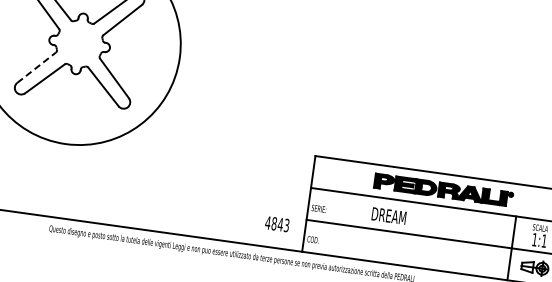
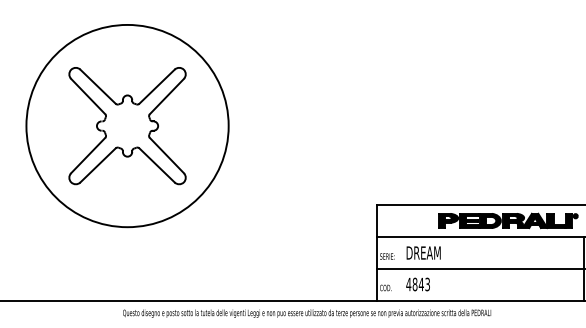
line: (36, 67) -> (88, 155), dashed -> solid
text: (388, 215) -> (423, 252), moved
text: (276, 224) -> (417, 284), moved

